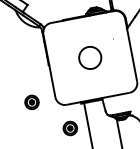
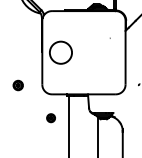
circle: (89, 57) -> (60, 52), moved
part: (31, 102) -> (17, 85), size x0.7
part: (69, 127) -> (50, 117), size x0.6

